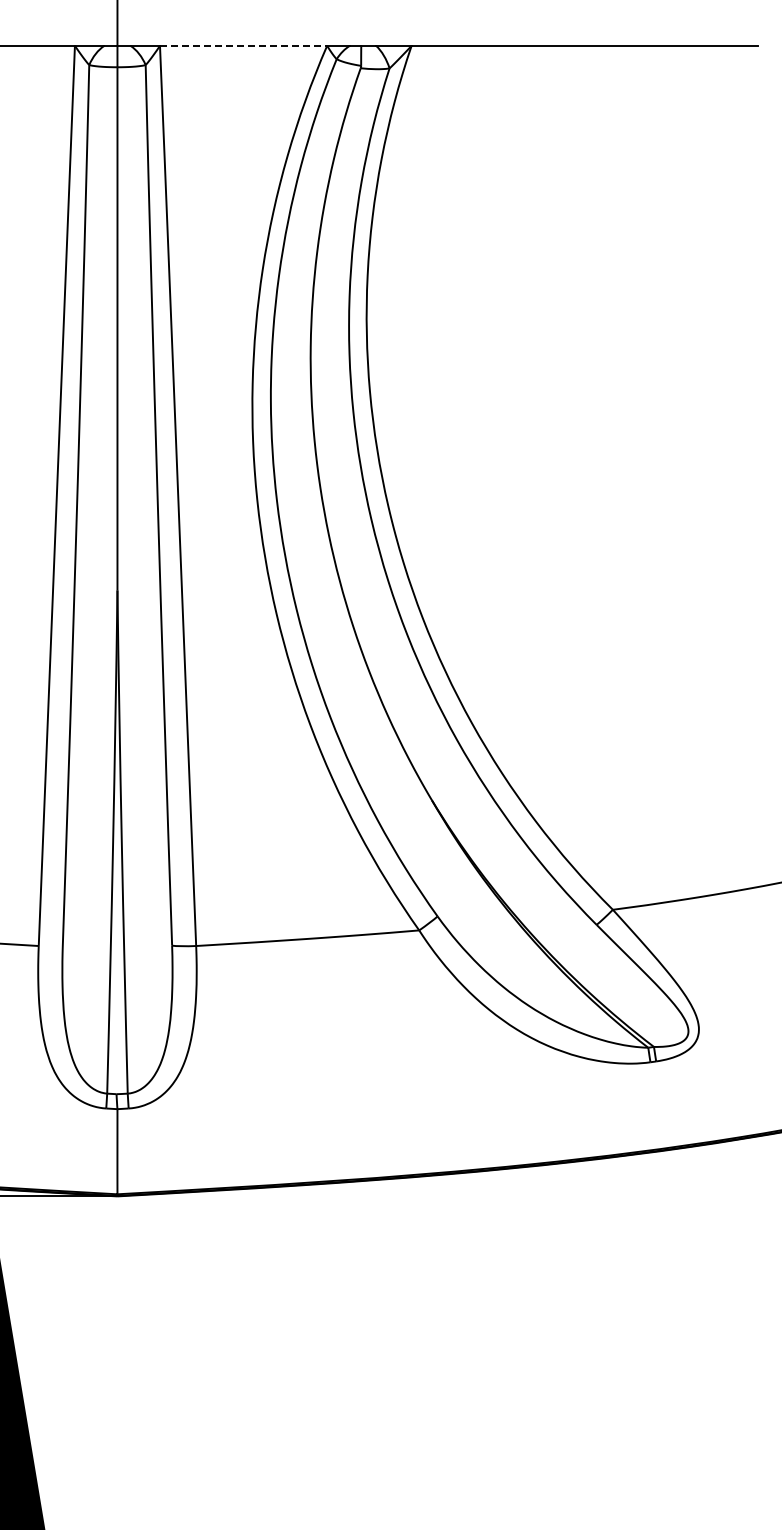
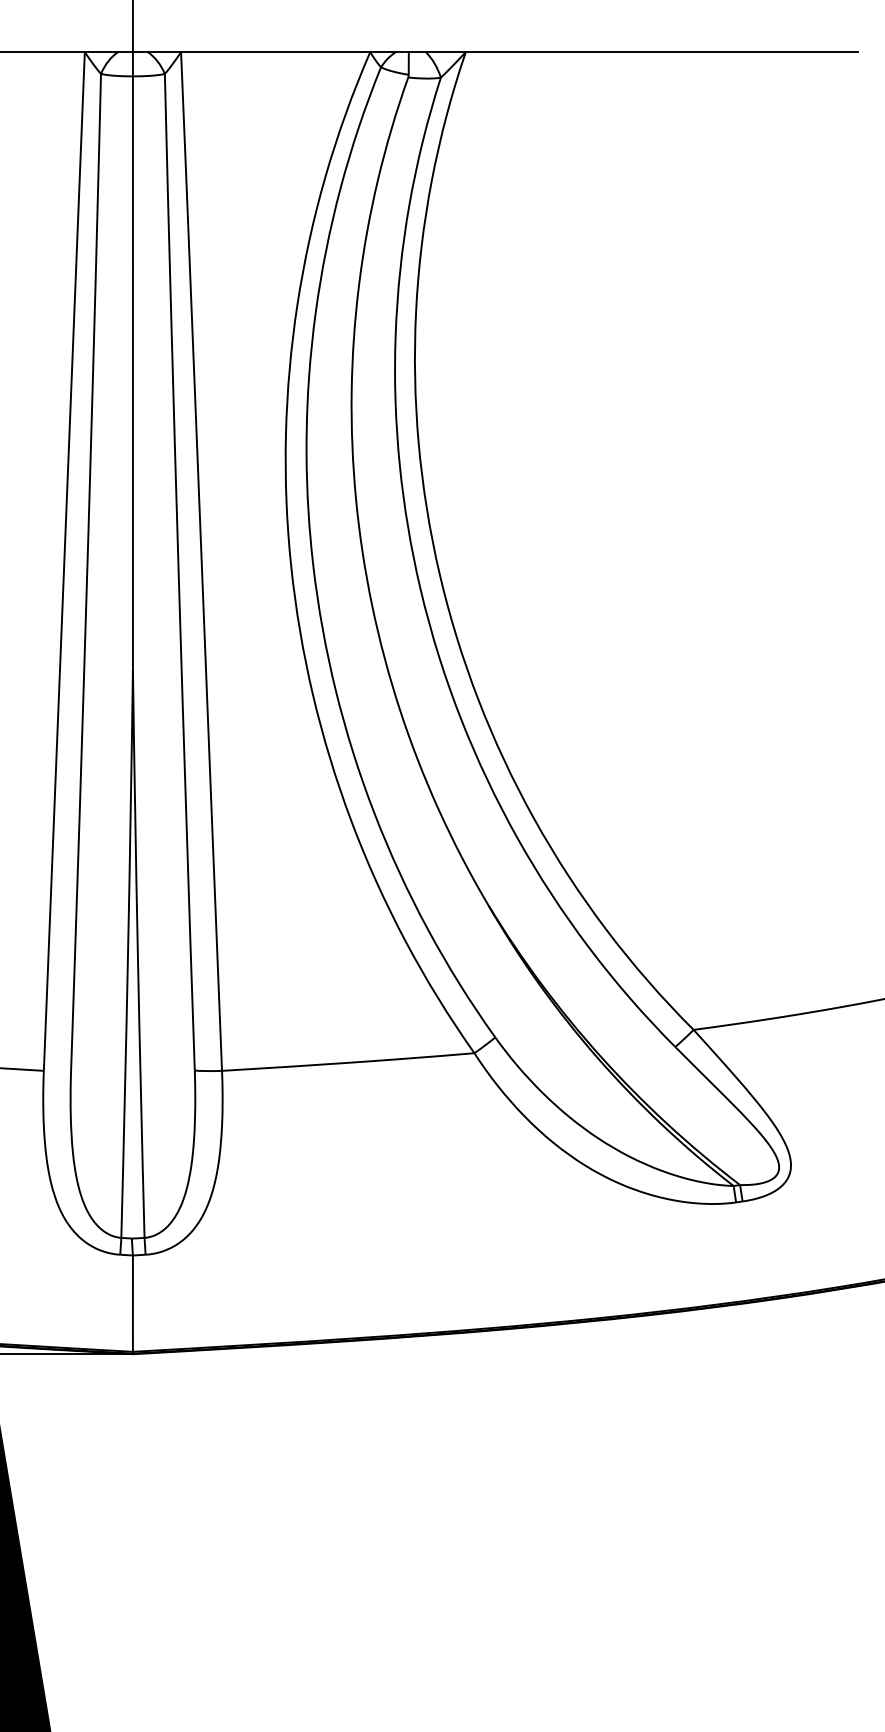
line: (243, 45) -> (275, 51), dashed -> solid

